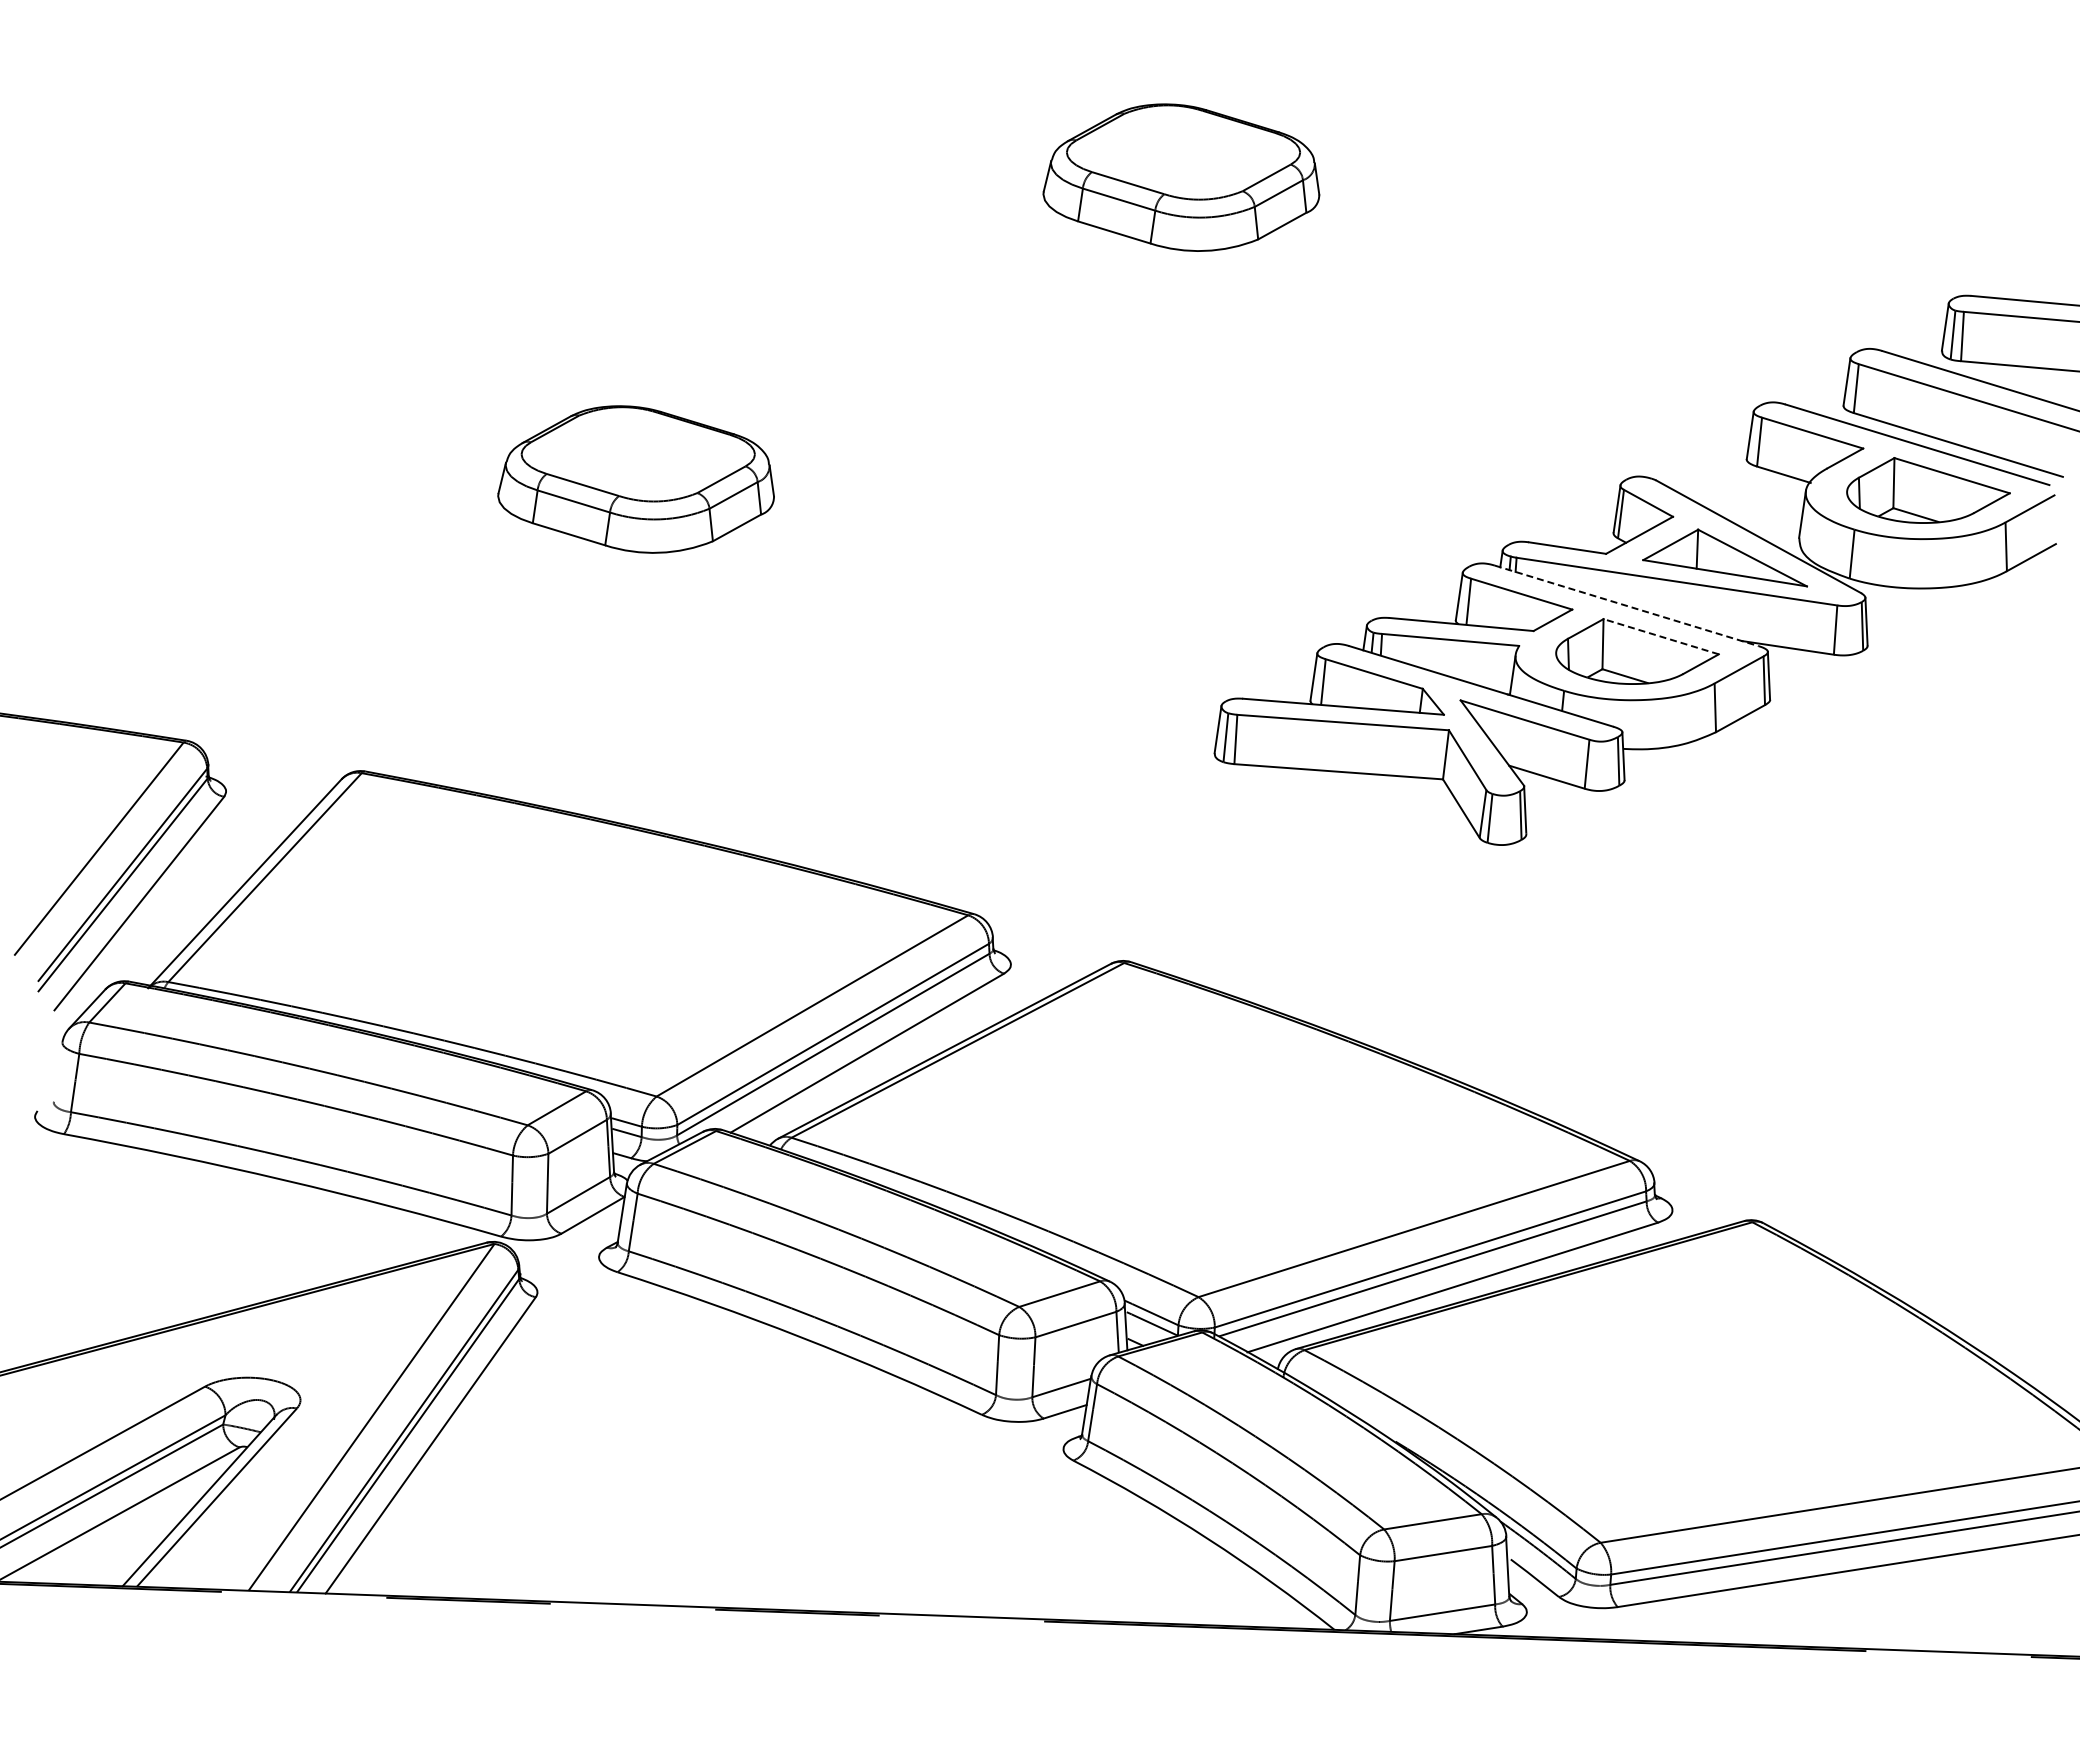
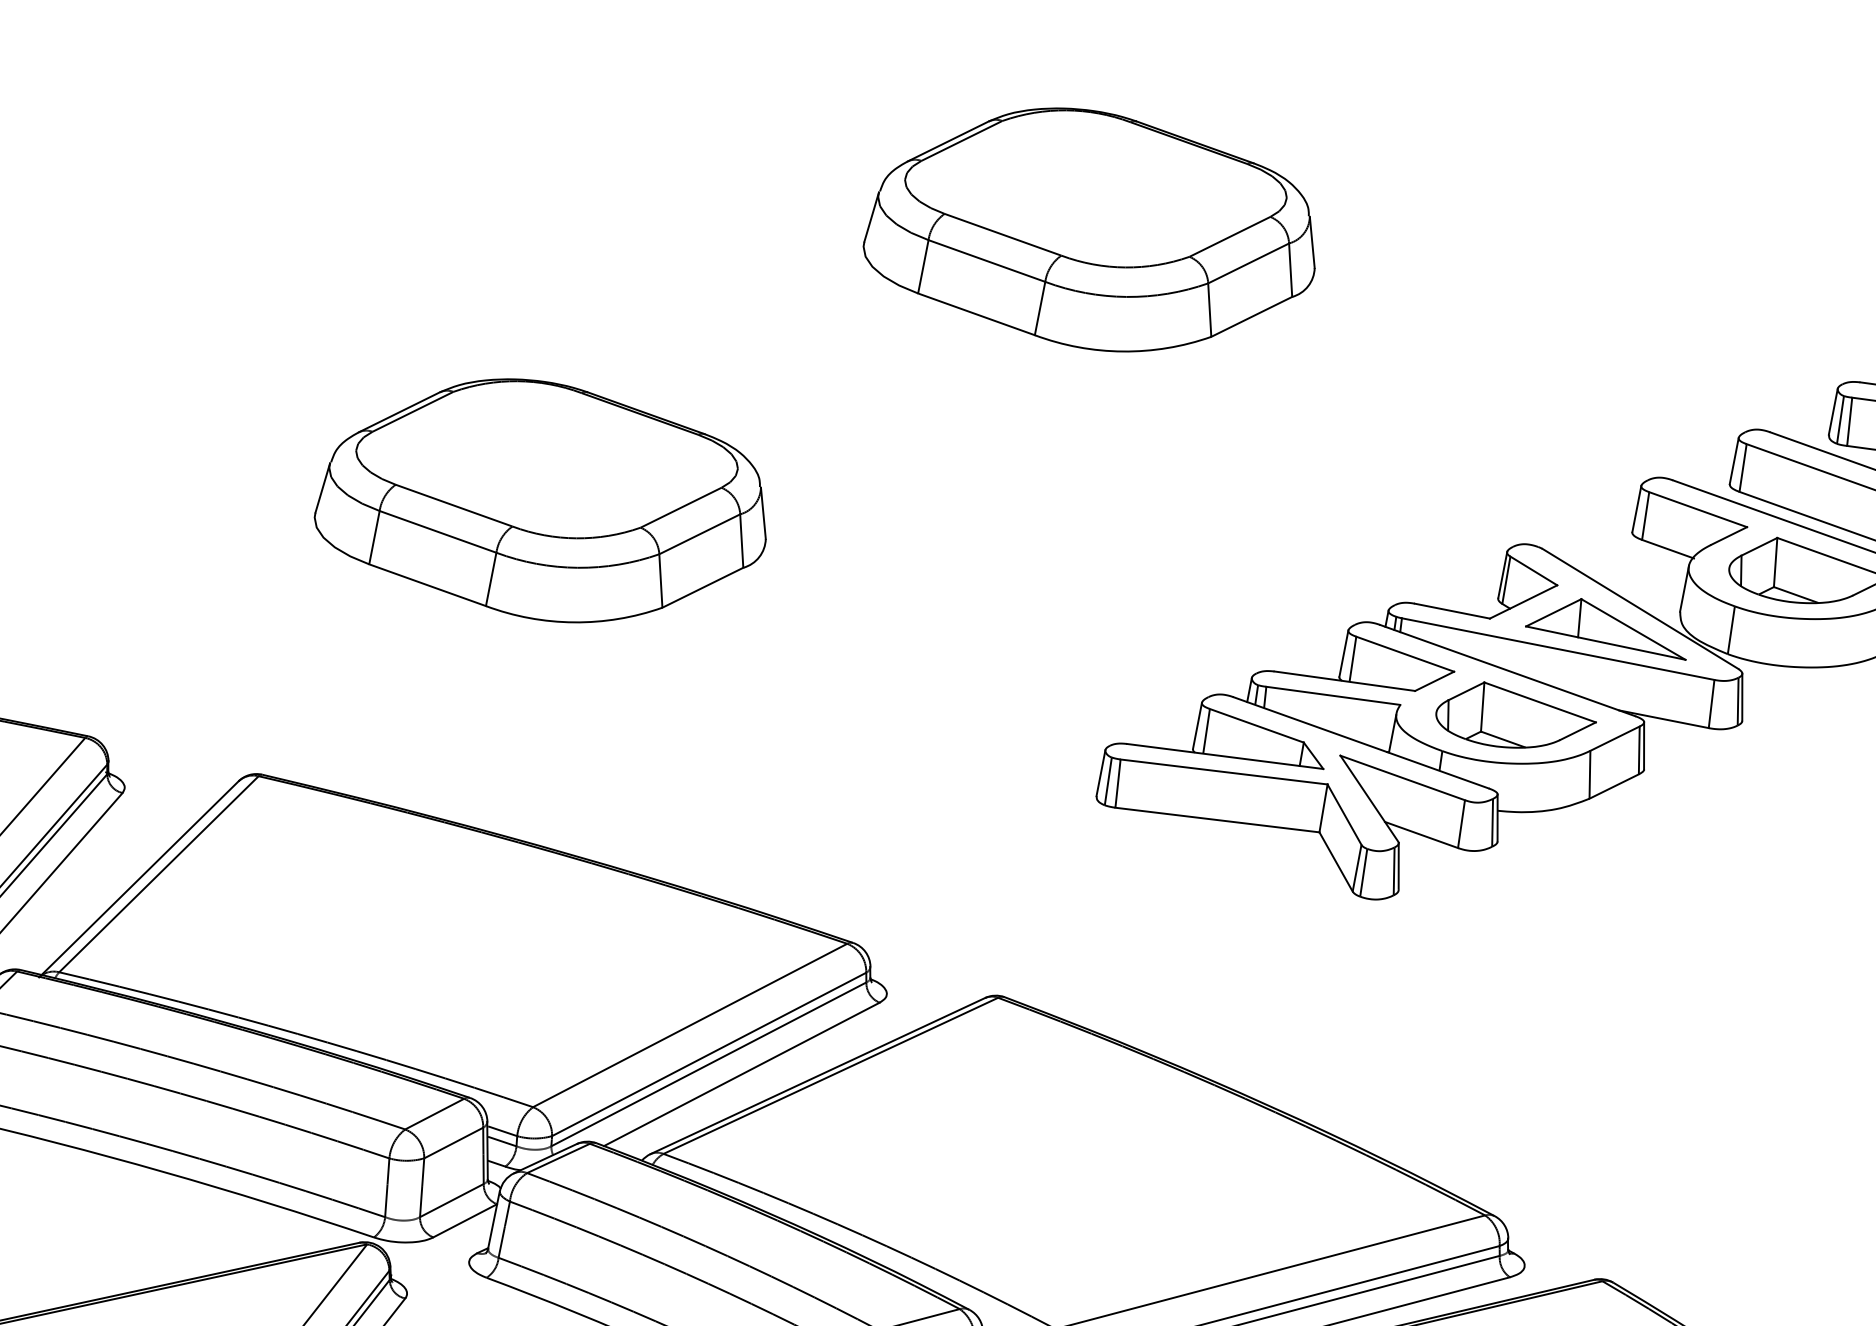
part: (1181, 177) -> (1090, 229), size x1.67
part: (635, 479) -> (540, 500), size x1.67
line: (1626, 605) -> (1507, 670), dashed -> solid
line: (1660, 636) -> (1539, 702), dashed -> solid

